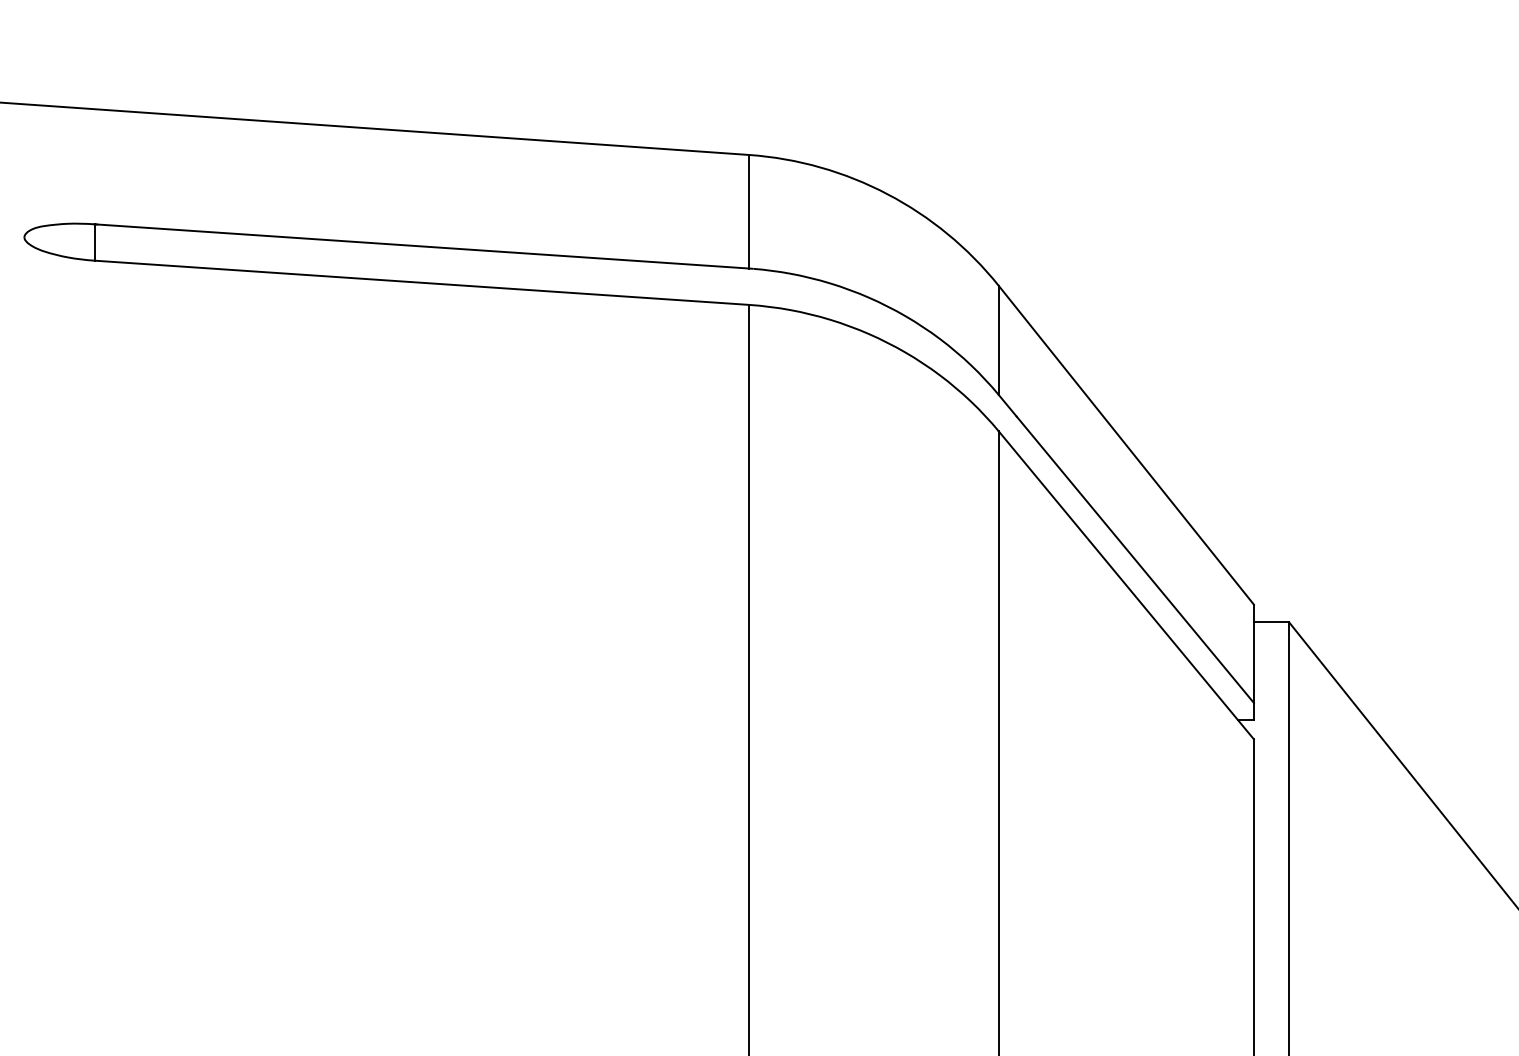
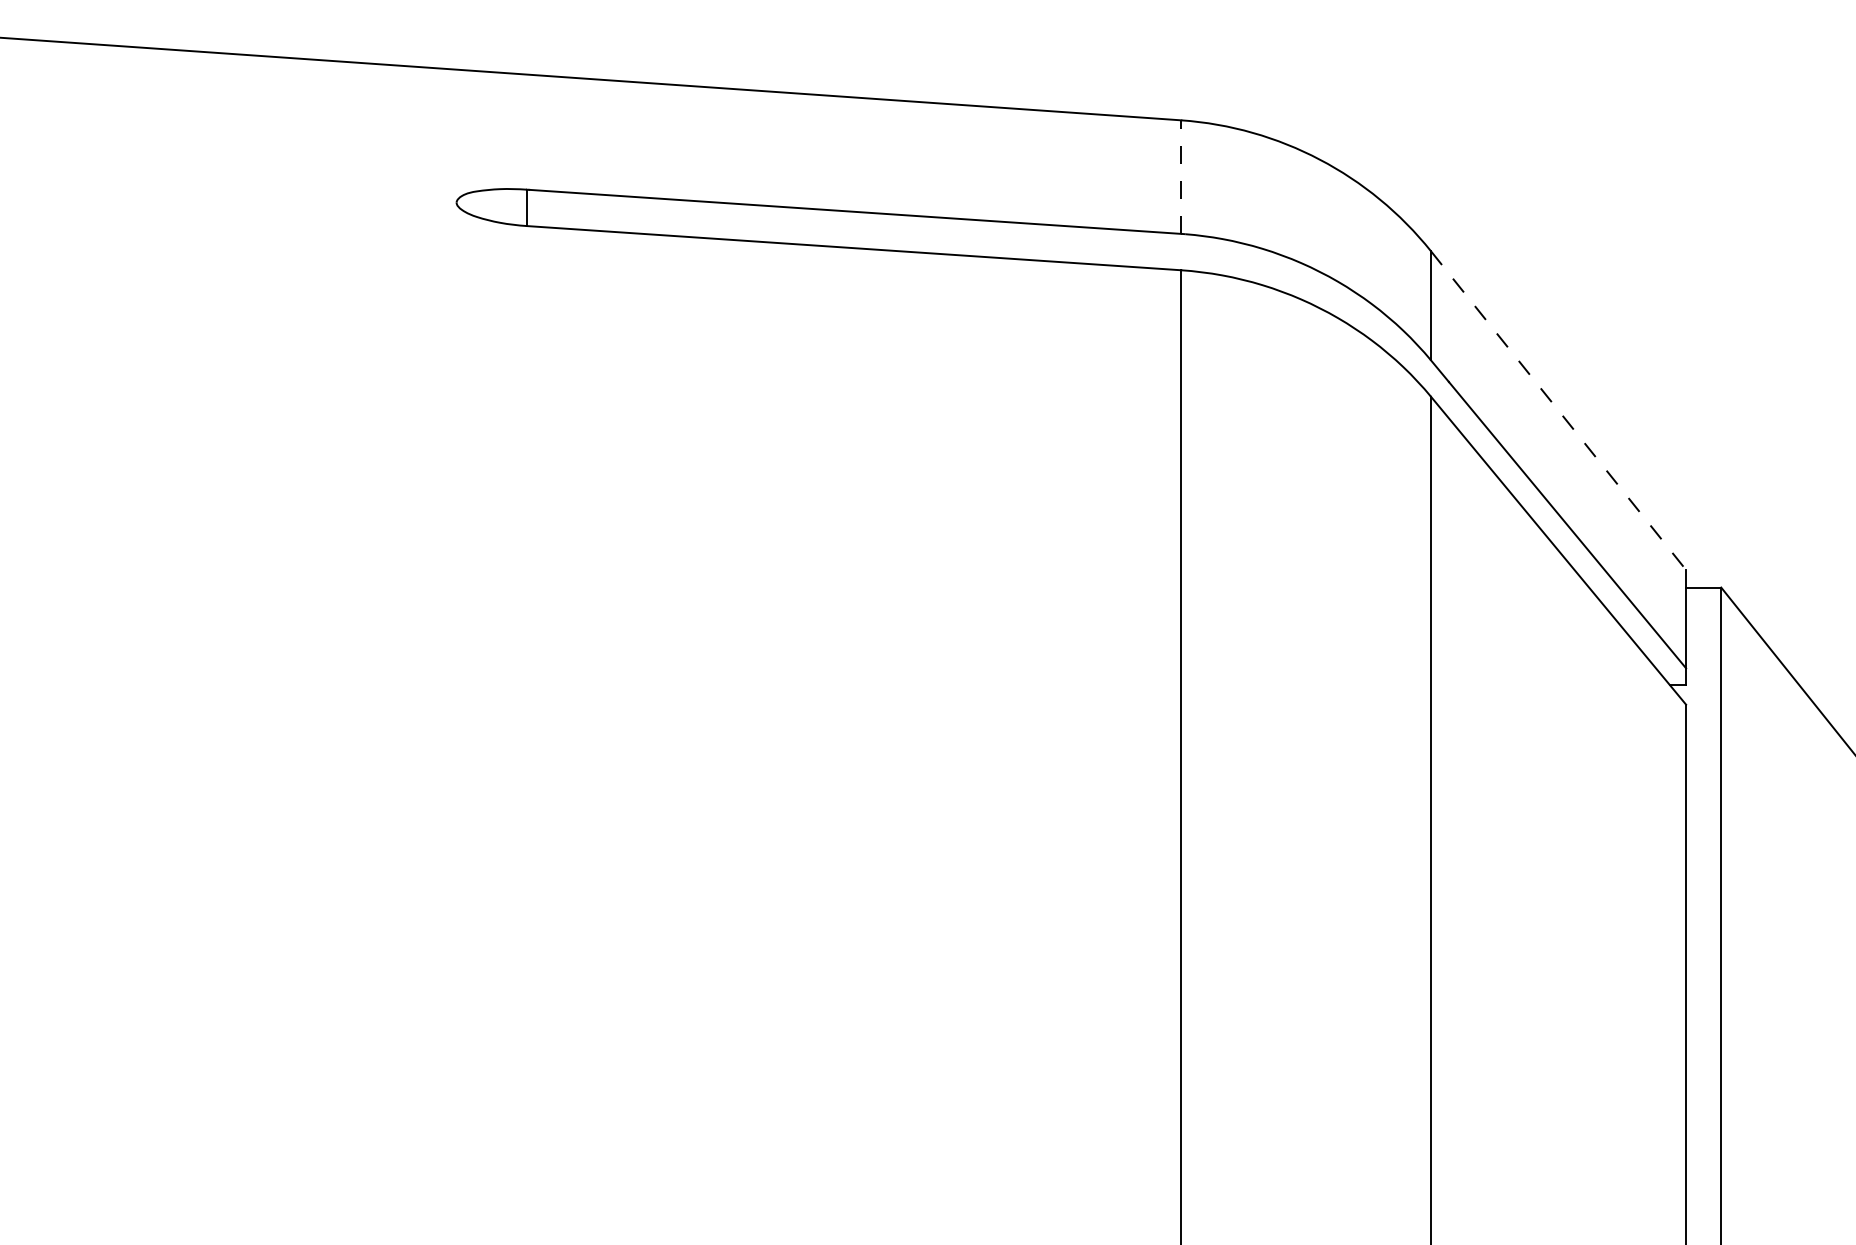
line: (749, 212) -> (1181, 177), solid -> dashed
line: (1126, 446) -> (1558, 411), solid -> dashed

